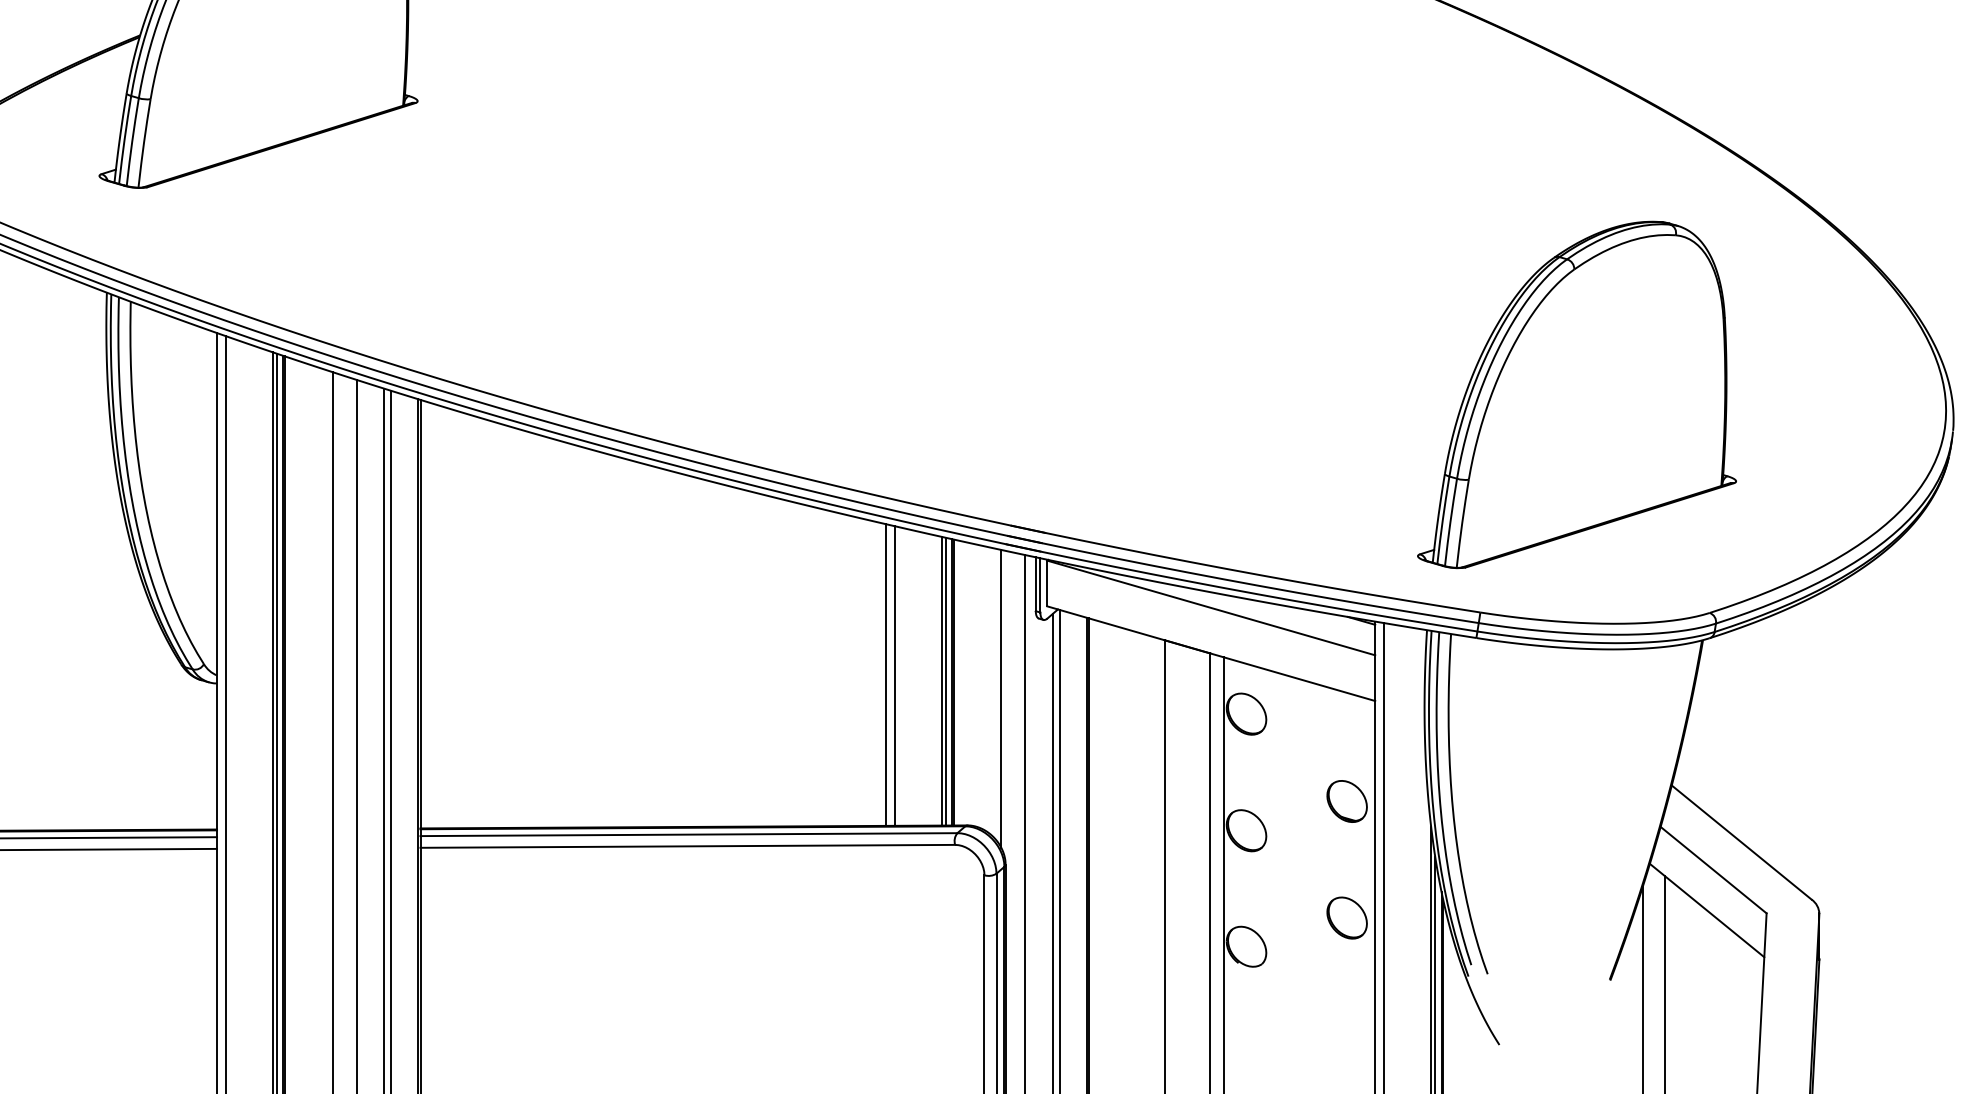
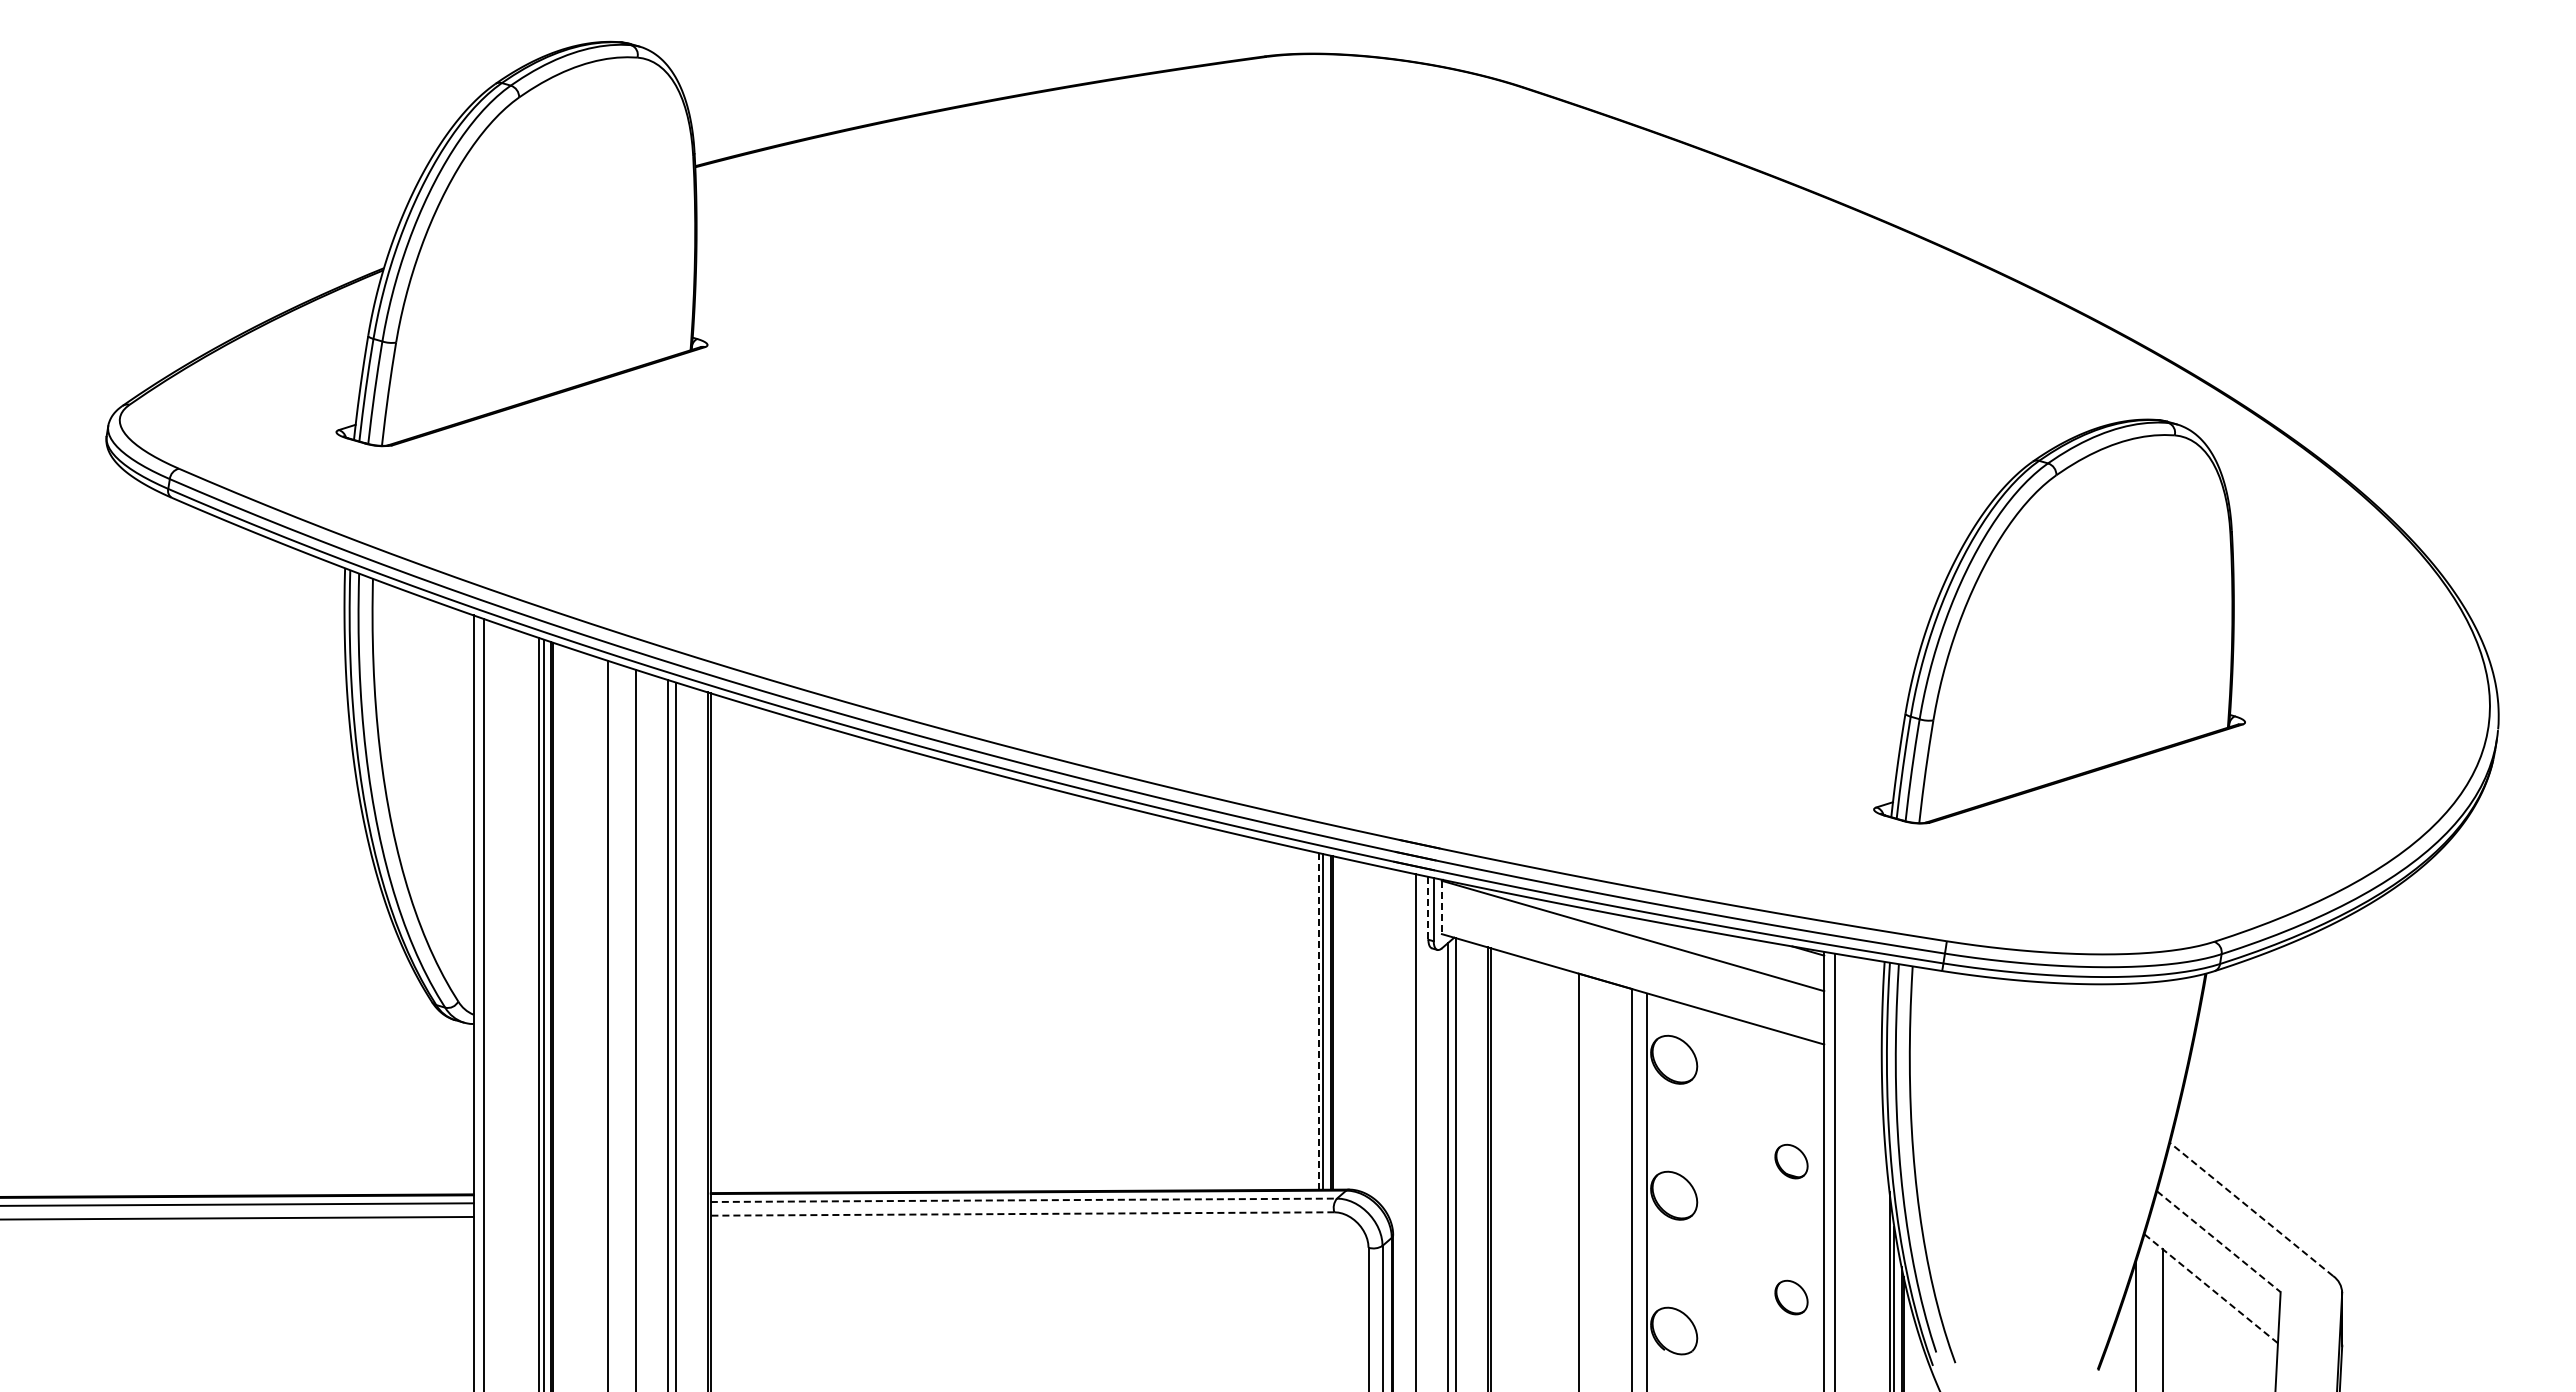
part: (1576, 394) -> (2059, 621), moved
line: (1047, 583) -> (1441, 907), solid -> dashed
line: (1035, 584) -> (1428, 908), solid -> dashed
line: (885, 675) -> (1253, 1014), removed
line: (894, 676) -> (1263, 1015), removed
line: (941, 681) -> (1318, 1021), solid -> dashed
line: (1001, 698) -> (1388, 1041), removed
part: (1347, 801) -> (1791, 1161), size x0.7
line: (689, 834) -> (1024, 1200), solid -> dashed
line: (1741, 842) -> (2251, 1209), solid -> dashed
line: (687, 845) -> (1022, 1213), solid -> dashed
line: (1713, 869) -> (2218, 1241), solid -> dashed
line: (1707, 911) -> (2211, 1289), solid -> dashed
part: (1347, 917) -> (1791, 1297), size x0.7

